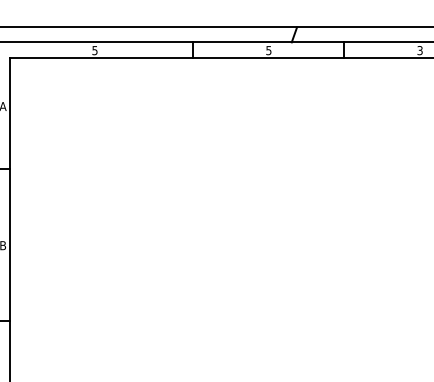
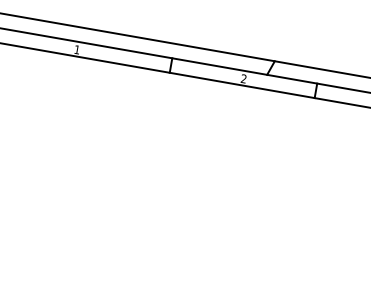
text: (94, 50) -> (76, 49), 5 -> 1
text: (268, 50) -> (243, 78), 5 -> 2

